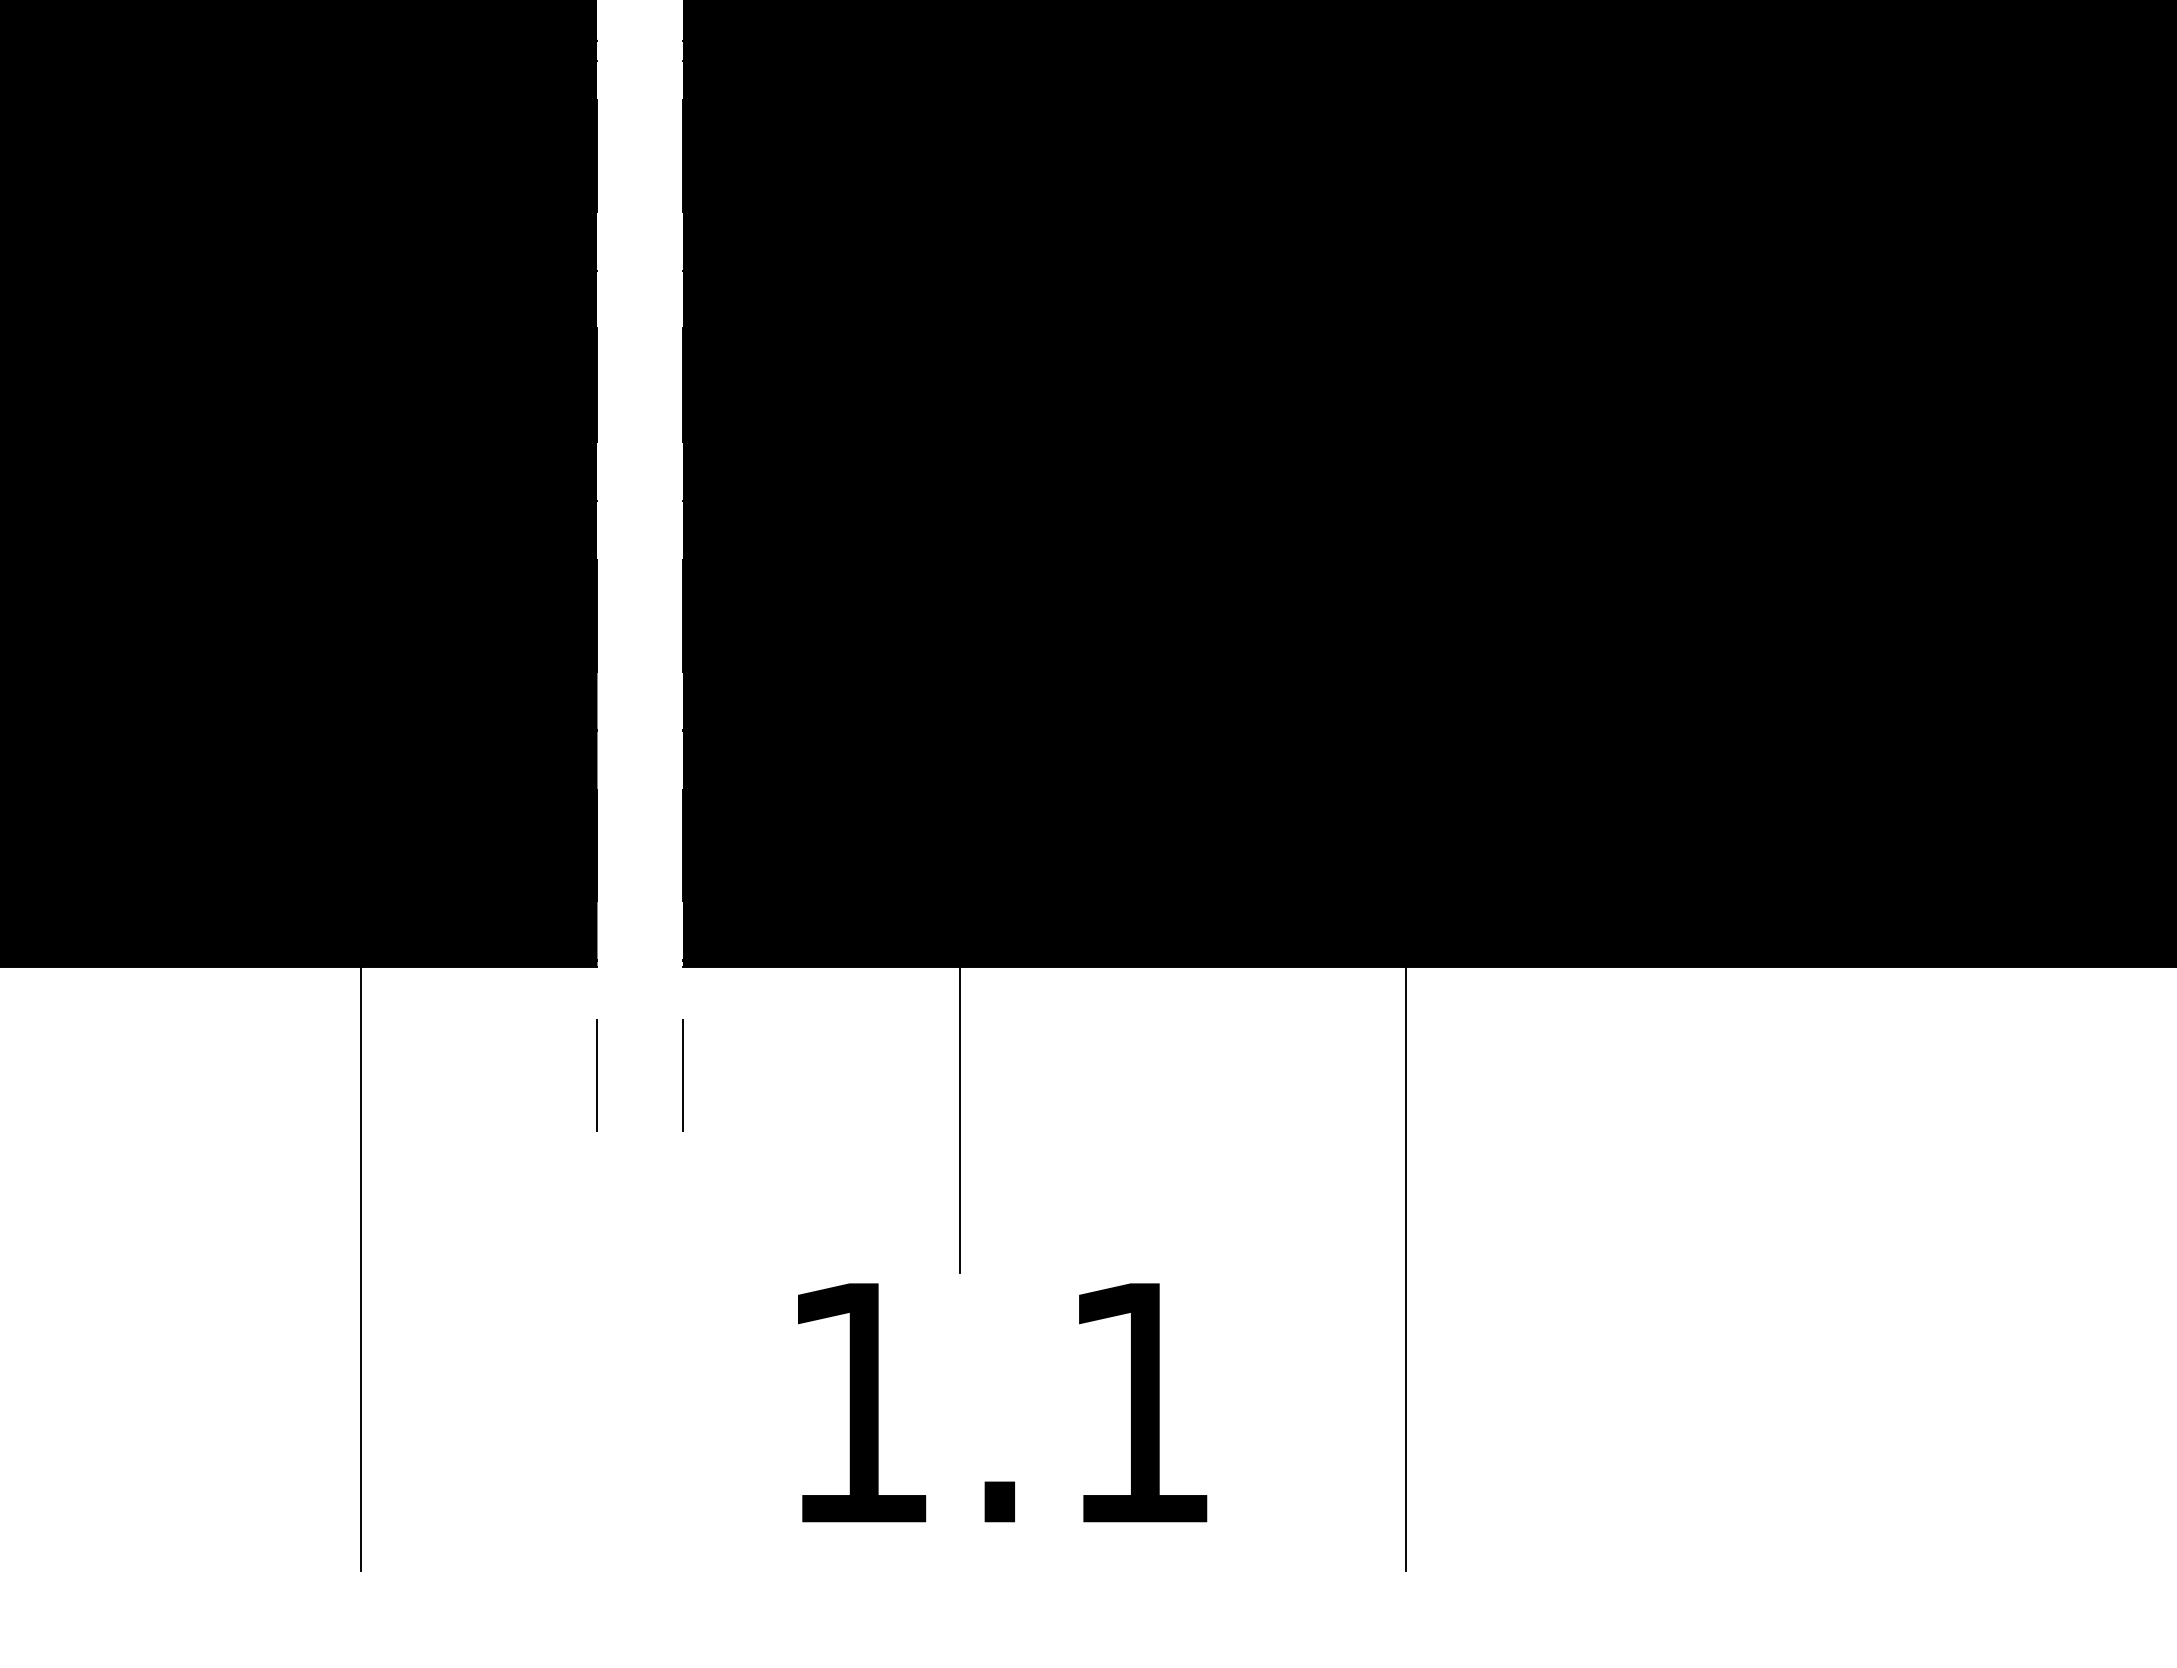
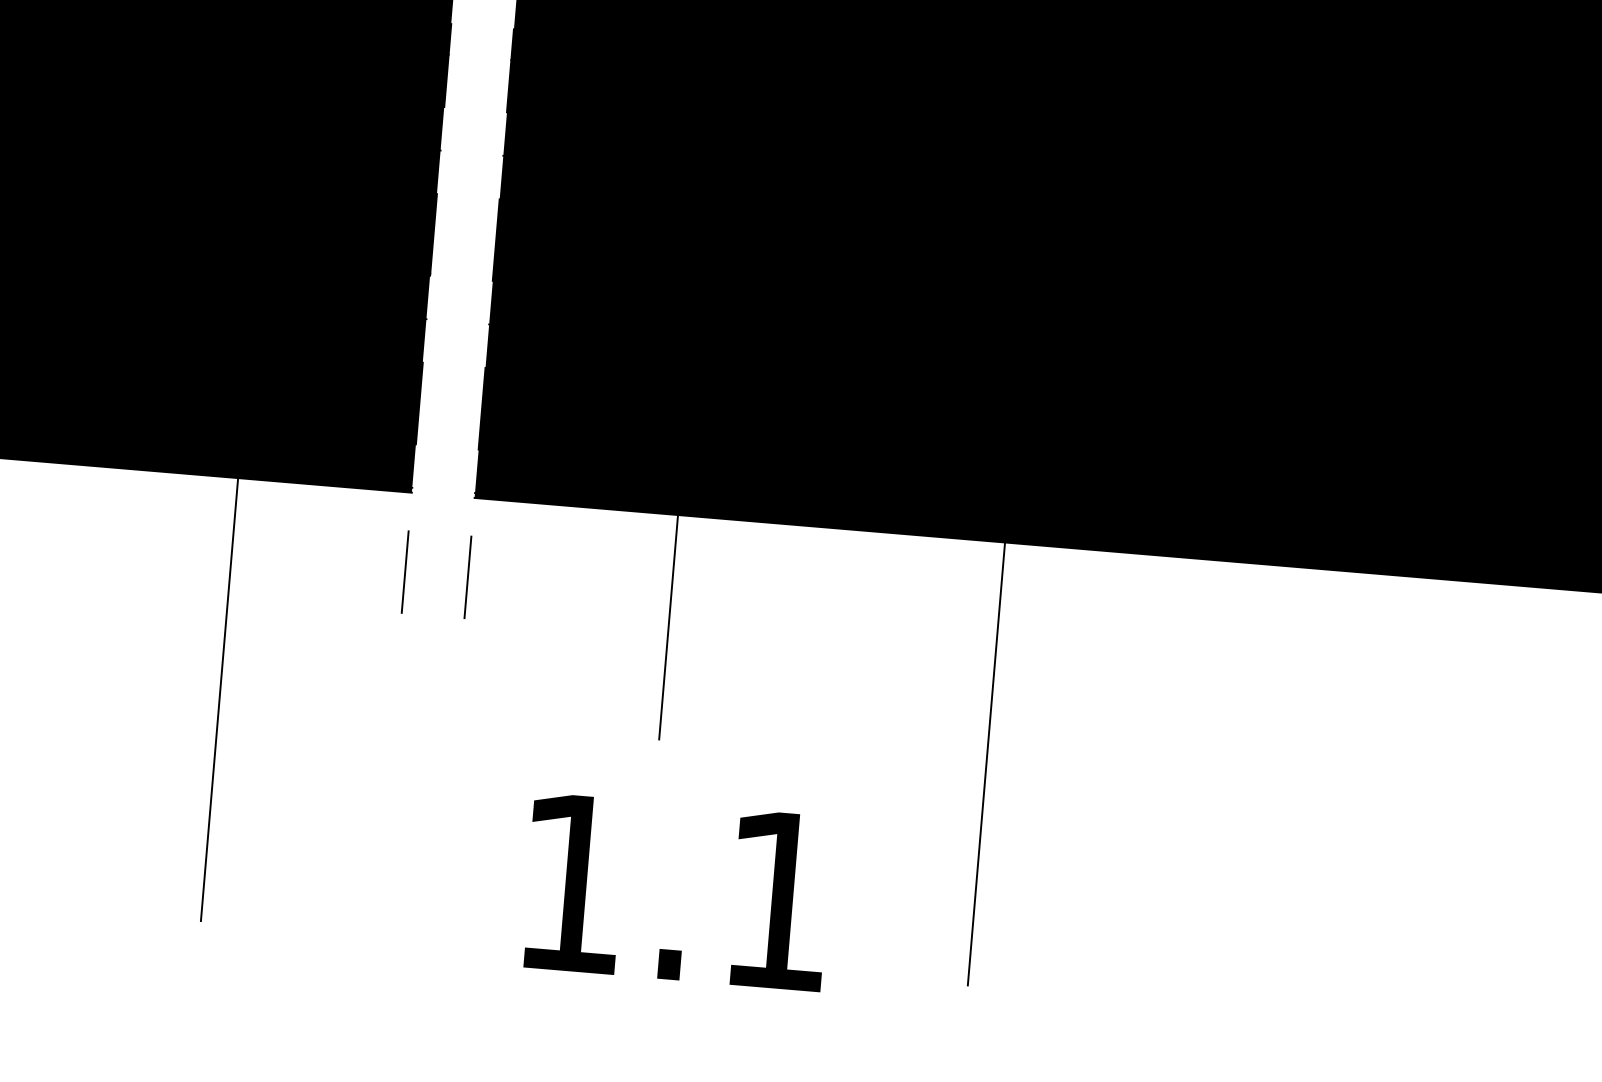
text: (1002, 1402) -> (677, 891), moved

